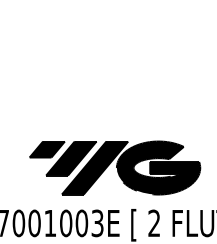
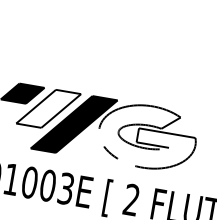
fill: (71, 158) -> (48, 108), removed
fill: (158, 167) -> (147, 136), removed

